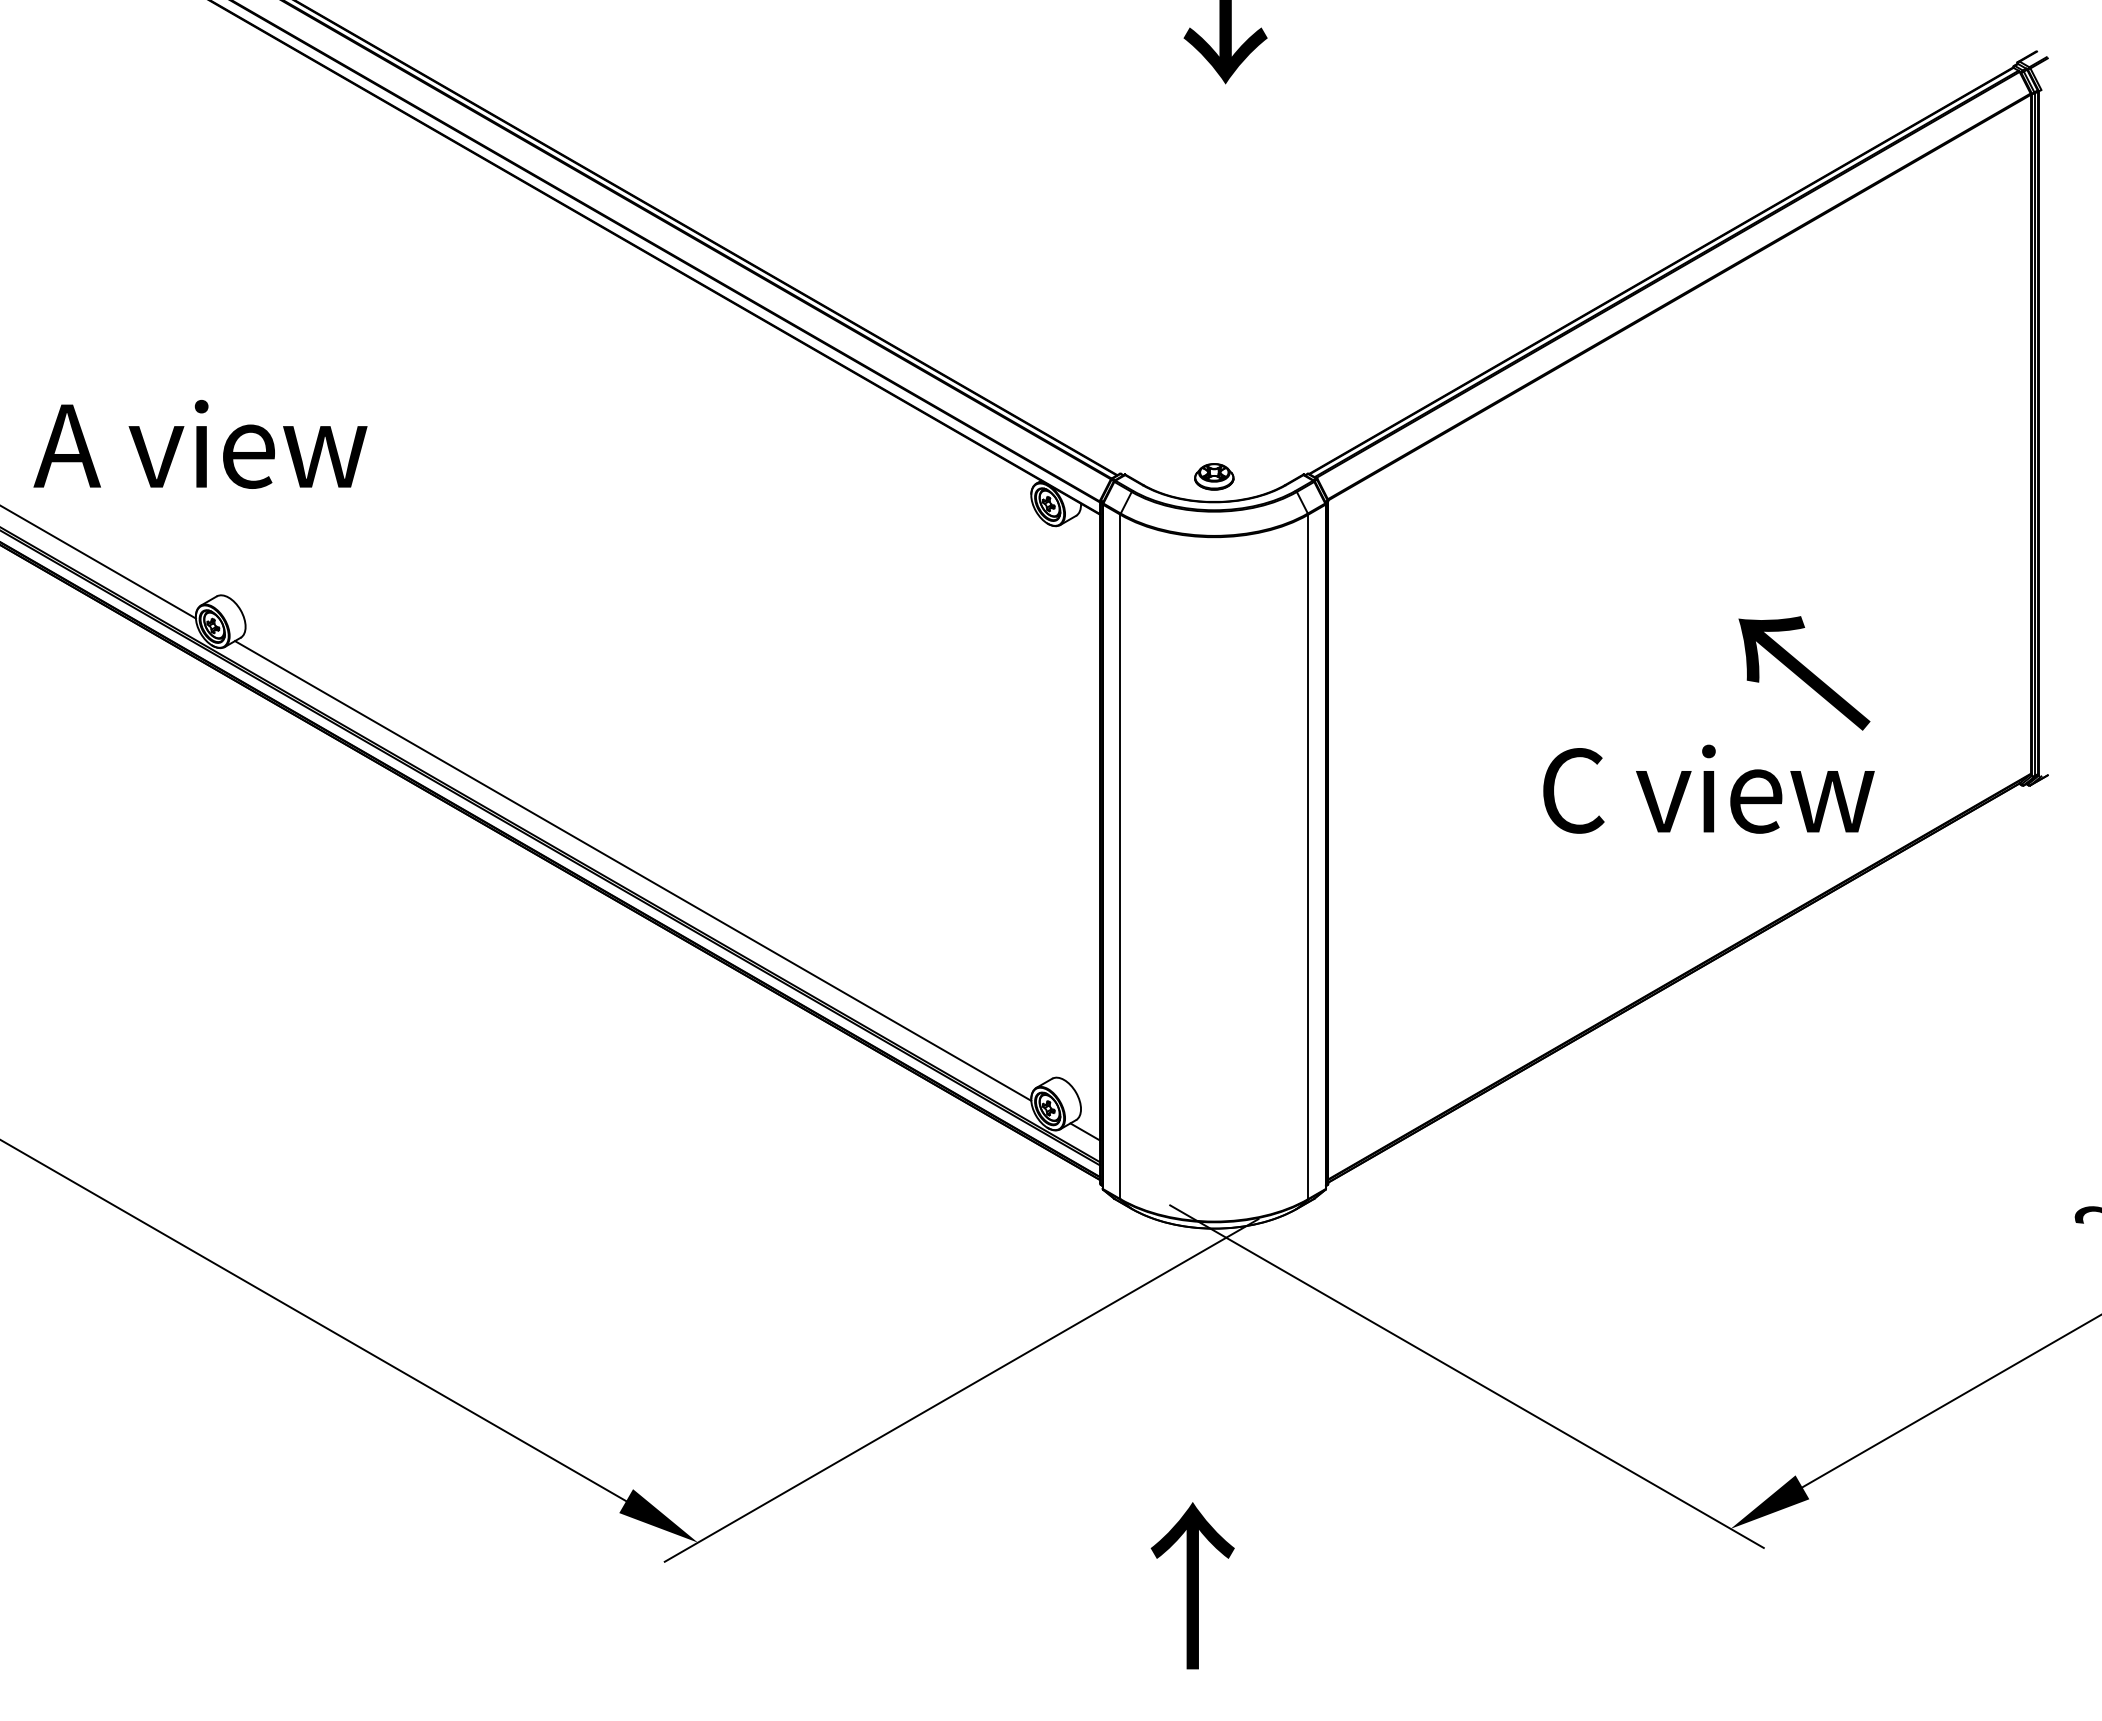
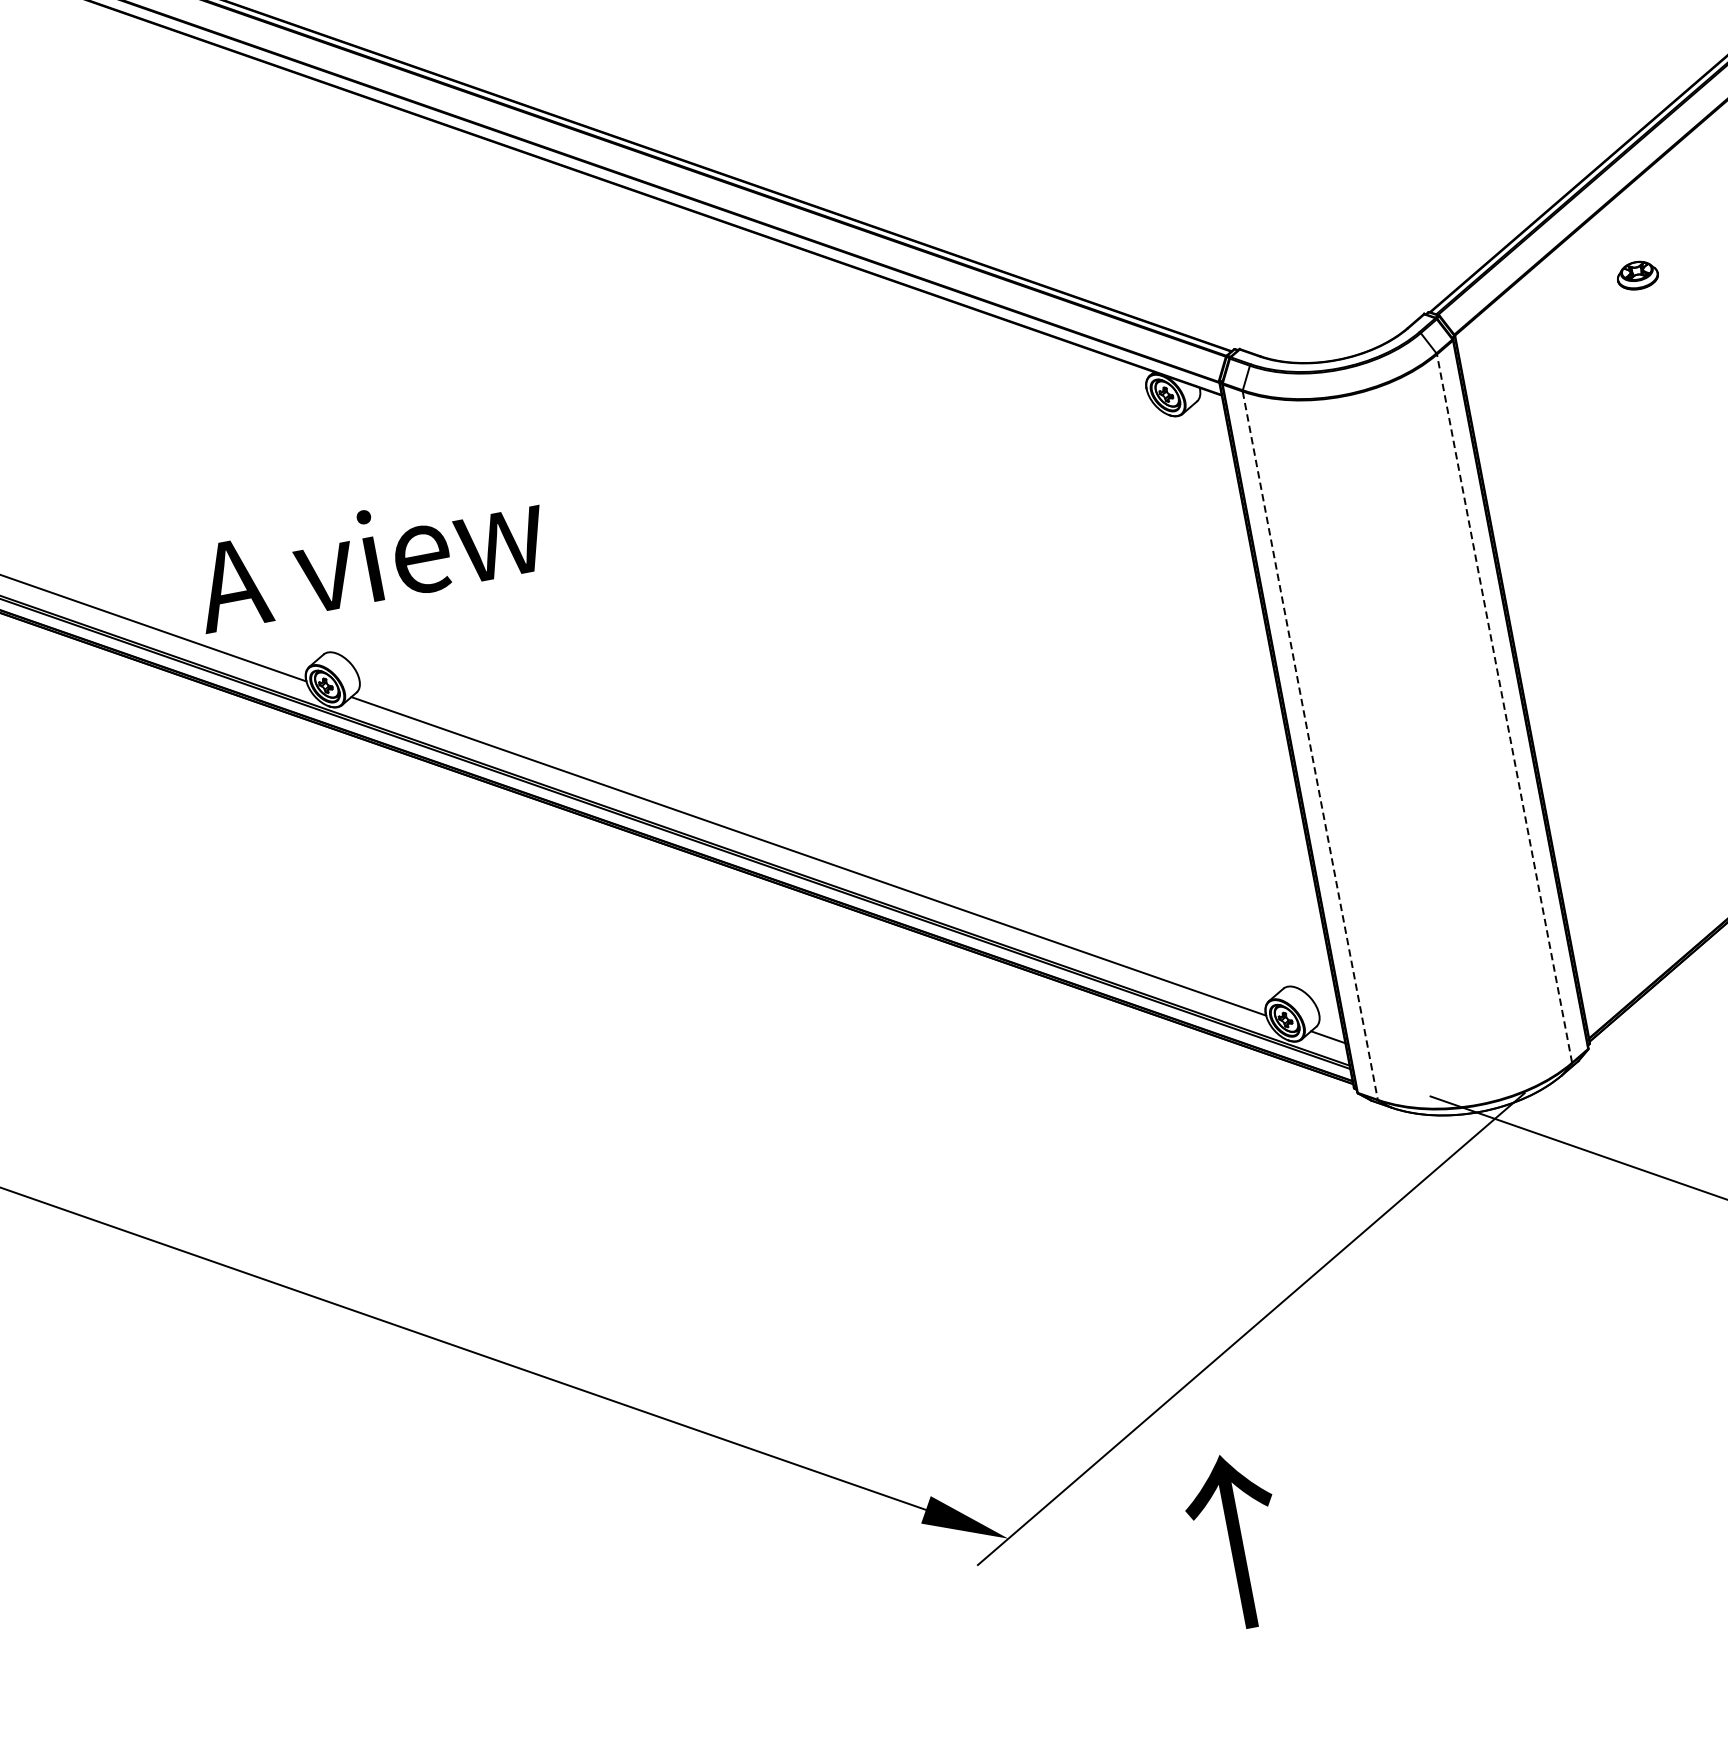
text: (200, 444) -> (370, 556), moved
part: (1214, 476) -> (1637, 275), moved
line: (1308, 856) -> (1504, 708), solid -> dashed
line: (1120, 857) -> (1310, 746), solid -> dashed
text: (1192, 1585) -> (1235, 1541), moved

